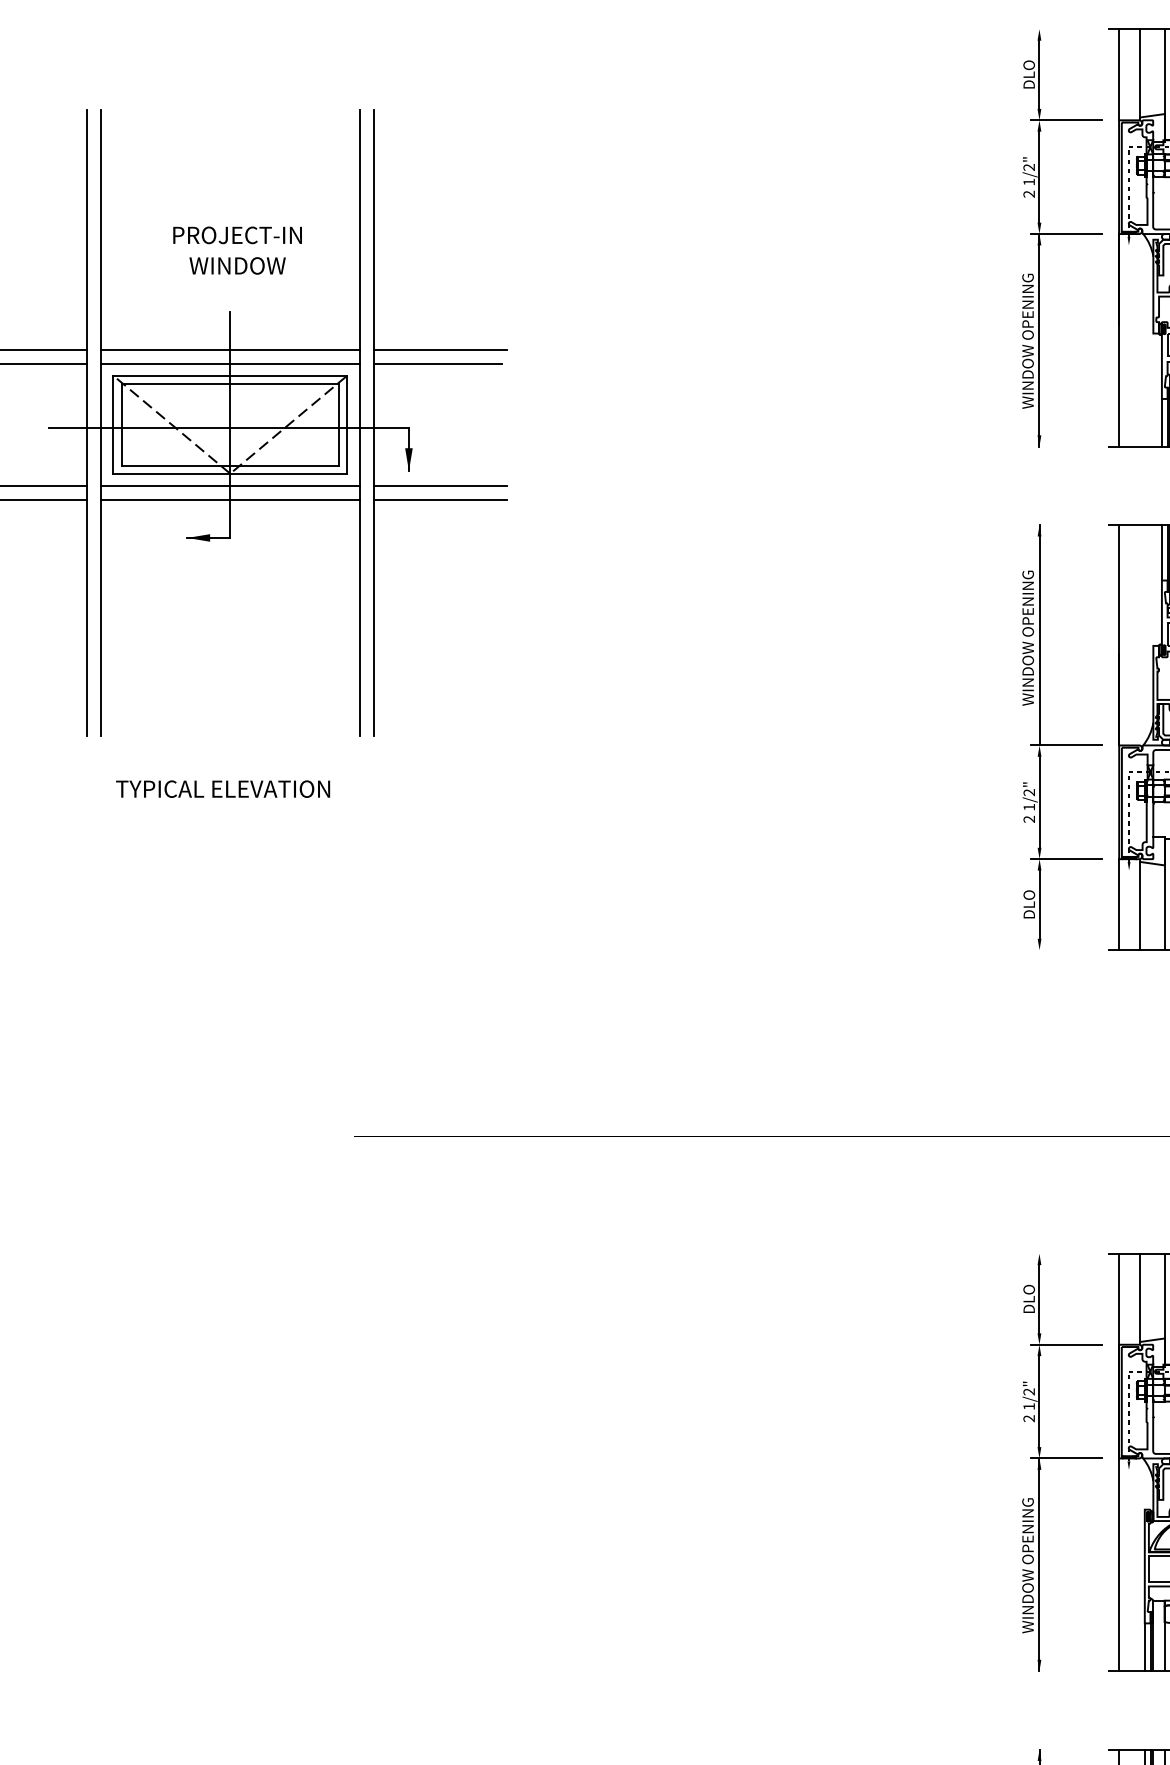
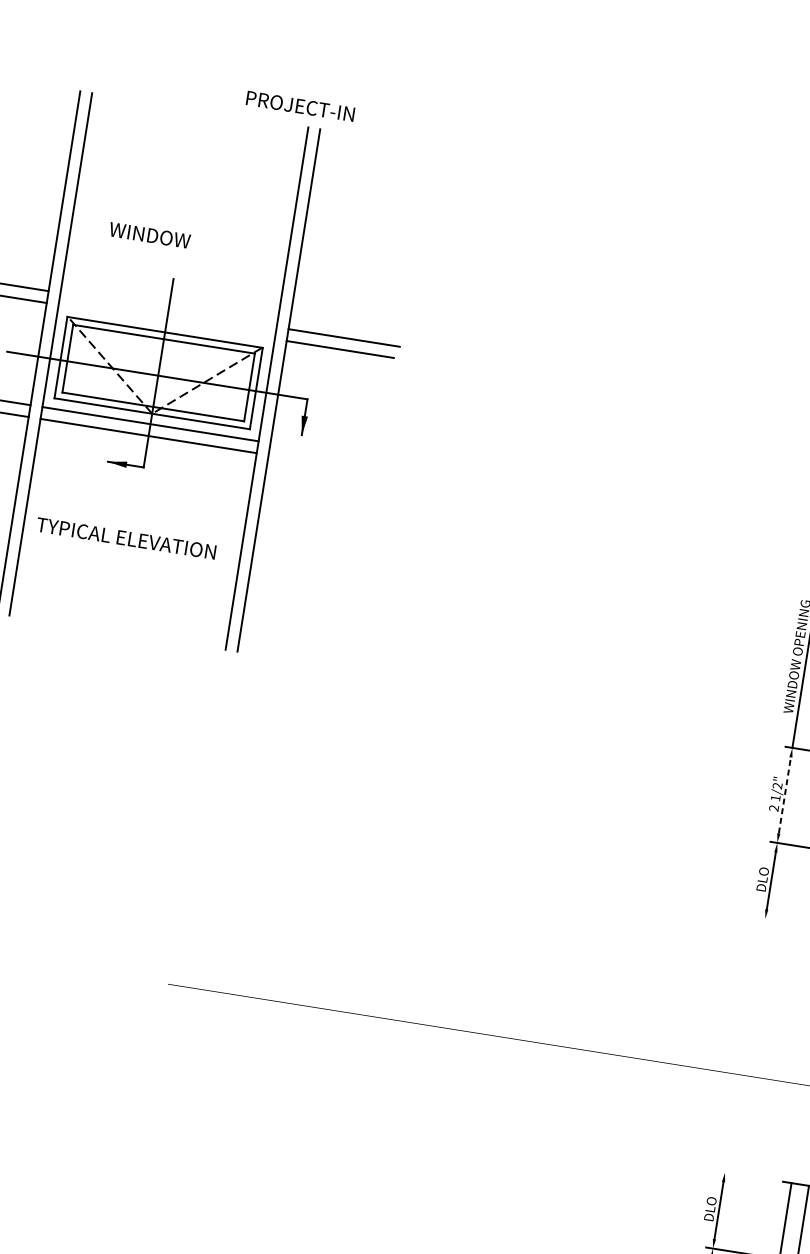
text: (237, 235) -> (300, 106), moved
text: (237, 265) -> (149, 235), moved
line: (229, 349) -> (167, 309), removed
line: (229, 363) -> (166, 321), removed
line: (440, 486) -> (326, 452), removed
line: (440, 500) -> (324, 463), removed
text: (223, 788) -> (126, 538), moved
line: (1039, 801) -> (784, 794), solid -> dashed

